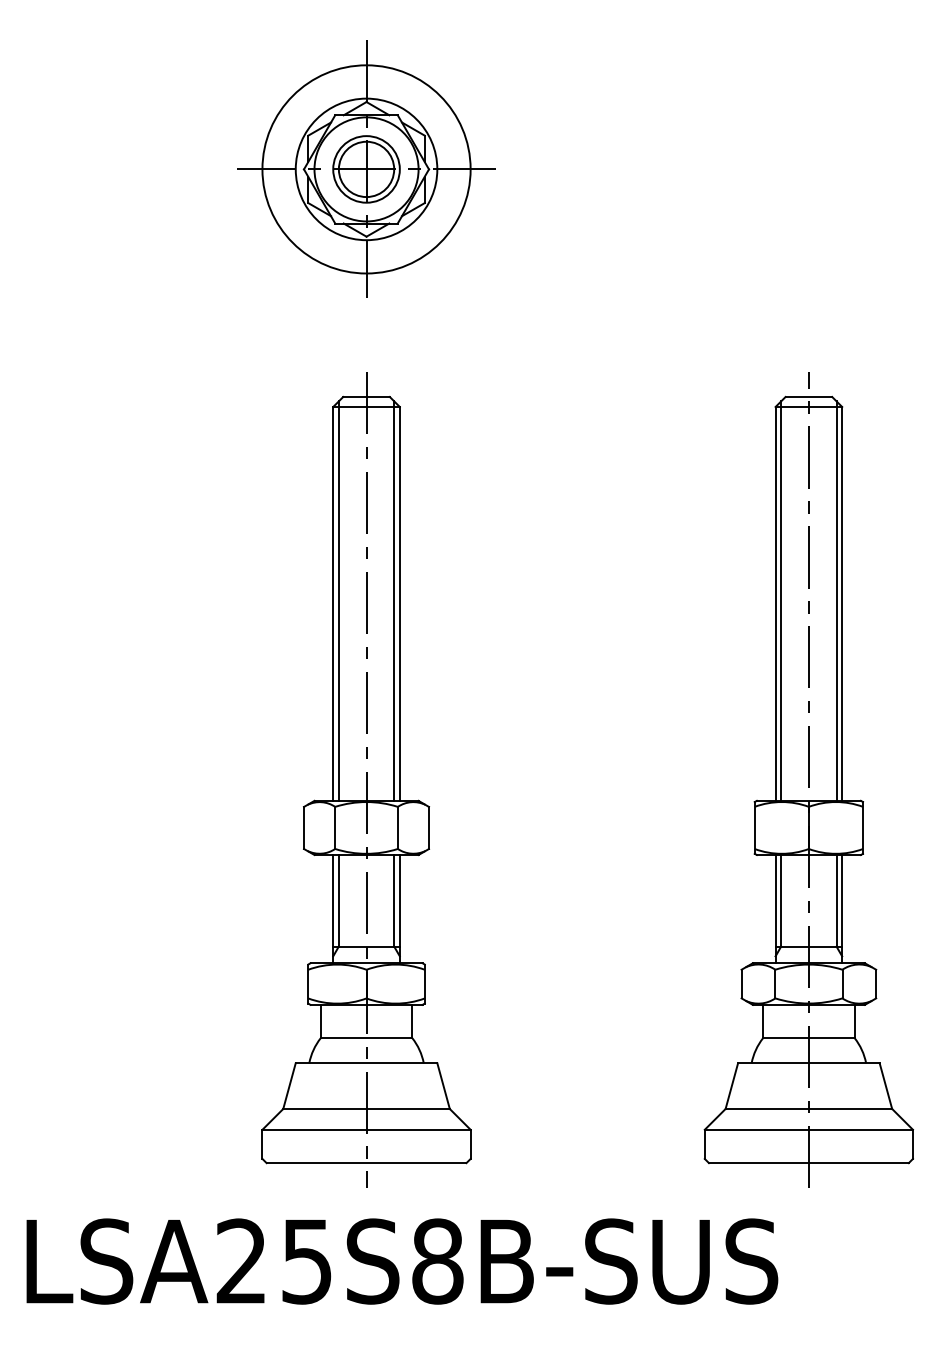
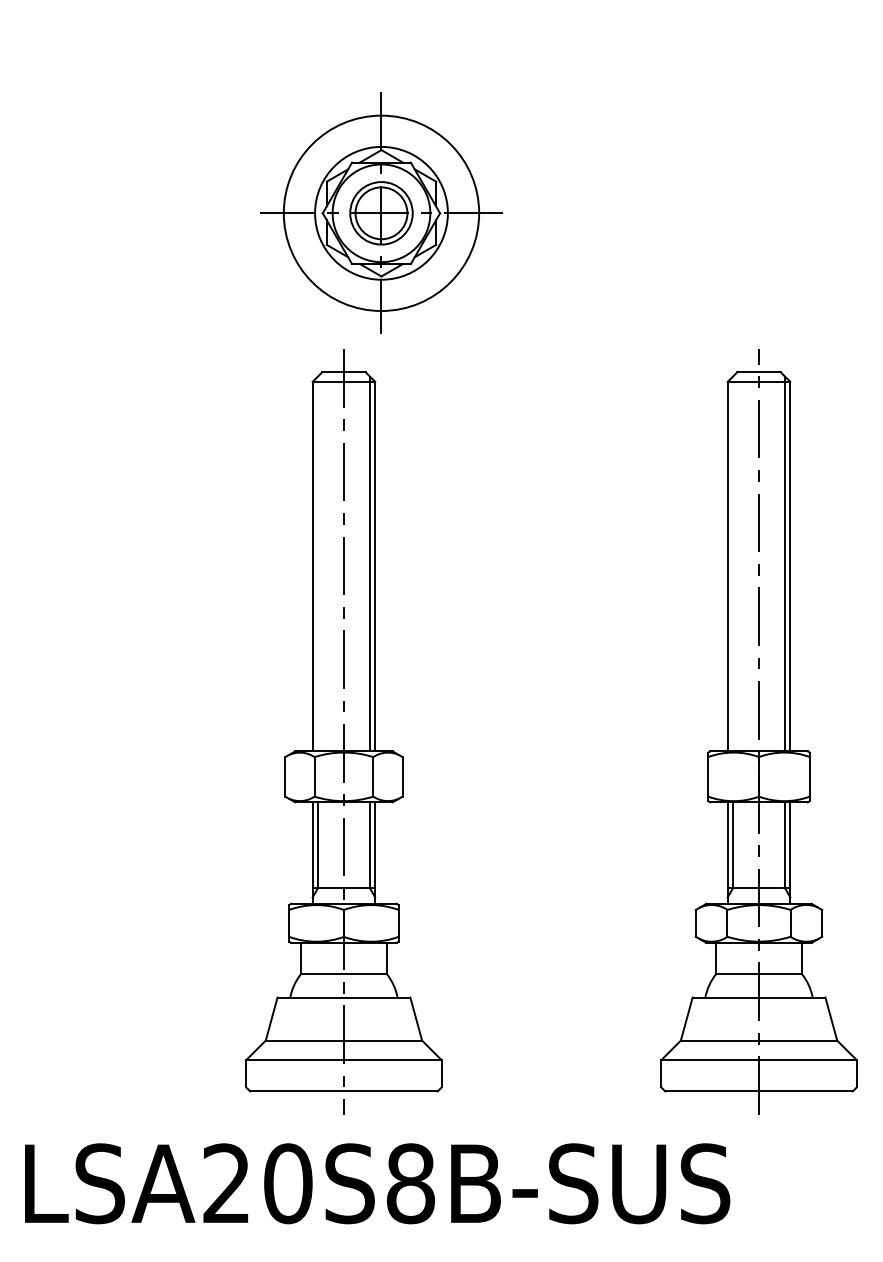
part: (366, 168) -> (381, 212), moved
line: (338, 600) -> (317, 563), removed
line: (781, 600) -> (733, 563), removed
text: (307, 1261) -> (288, 1183), LSA25S8B-SUS -> LSA20S8B-SUS

